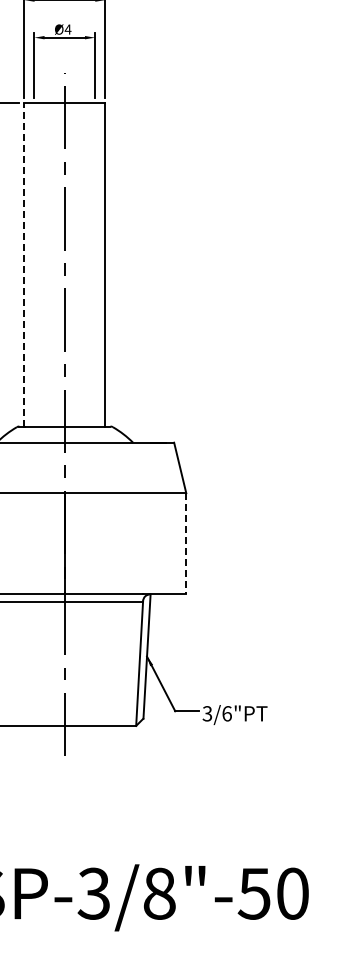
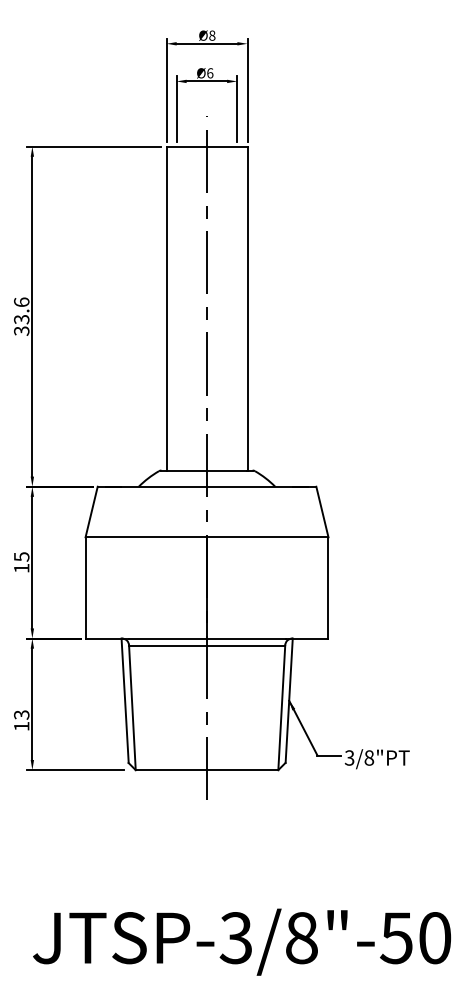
text: (67, 29) -> (209, 73), Ø4 -> Ø6
line: (24, 264) -> (166, 308), dashed -> solid
line: (186, 543) -> (328, 587), dashed -> solid
text: (227, 713) -> (369, 757), 3/6"PT -> 3/8"PT

